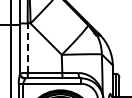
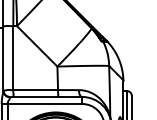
line: (27, 48) -> (13, 58), dashed -> solid

